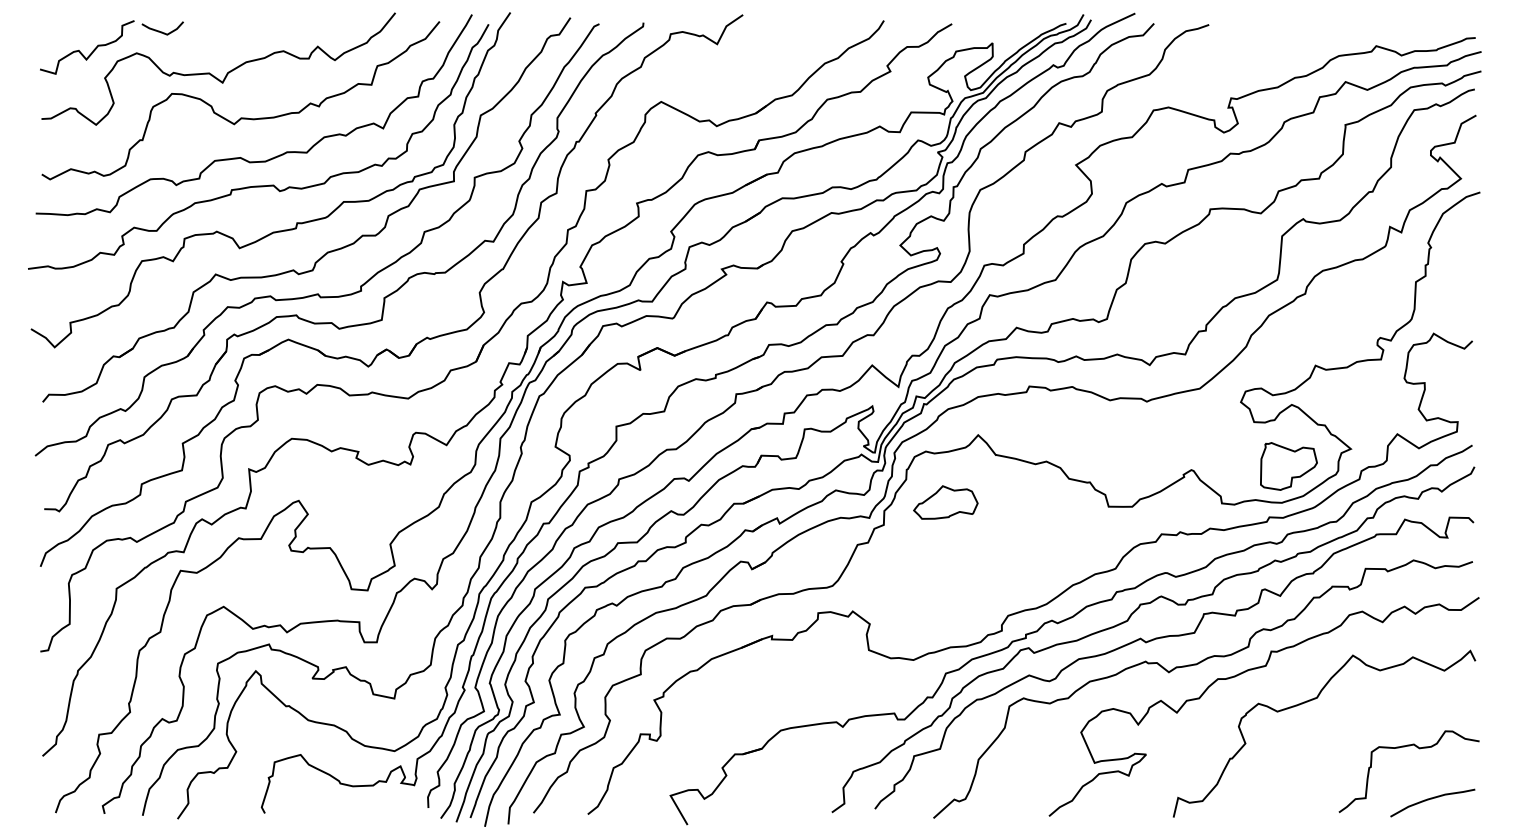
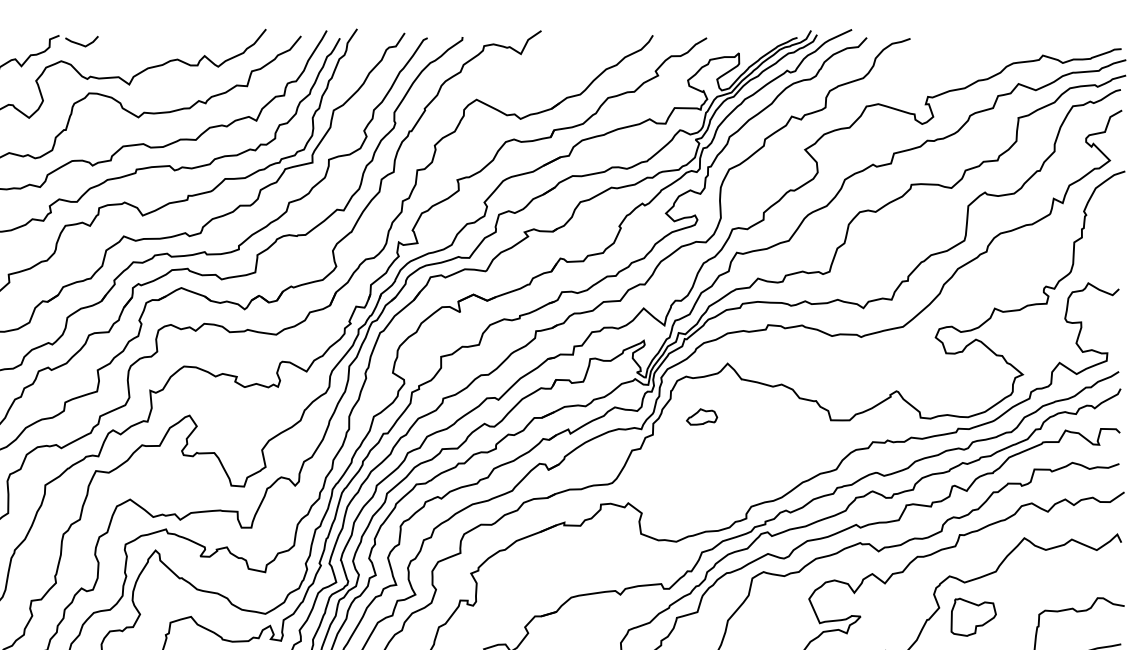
part: (1288, 466) -> (973, 617), moved
part: (945, 502) -> (701, 416), size x0.6

